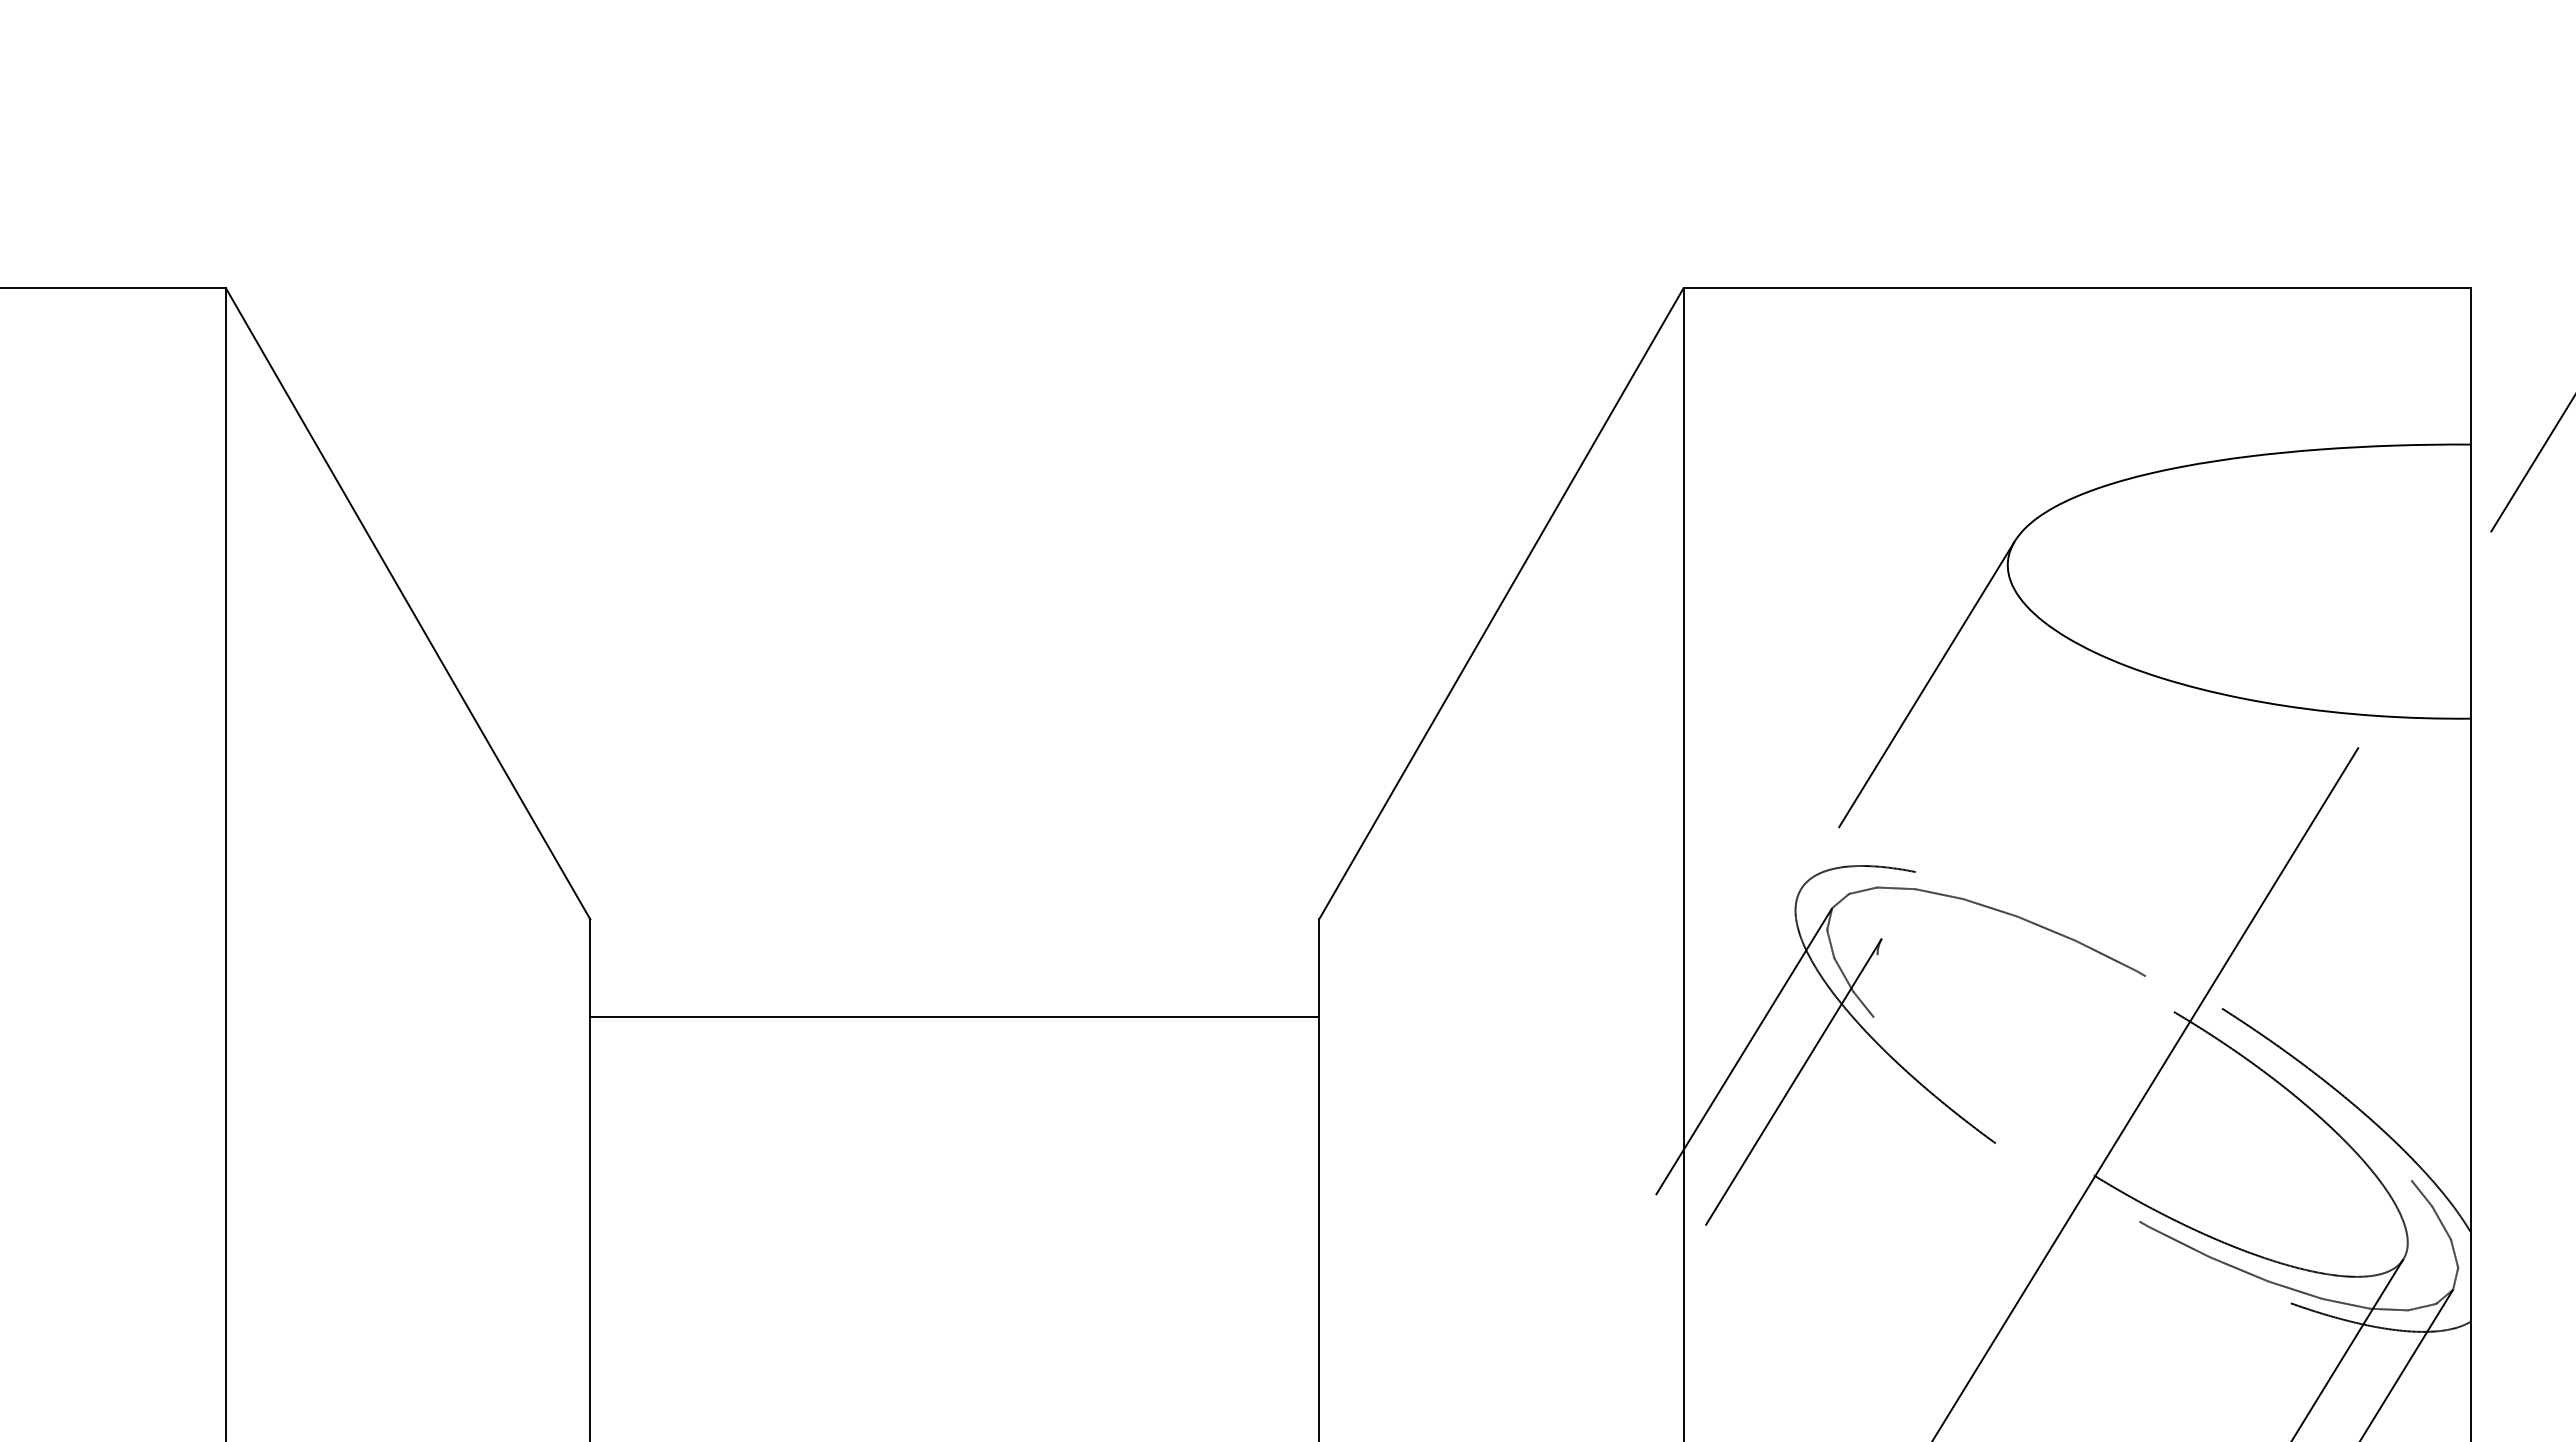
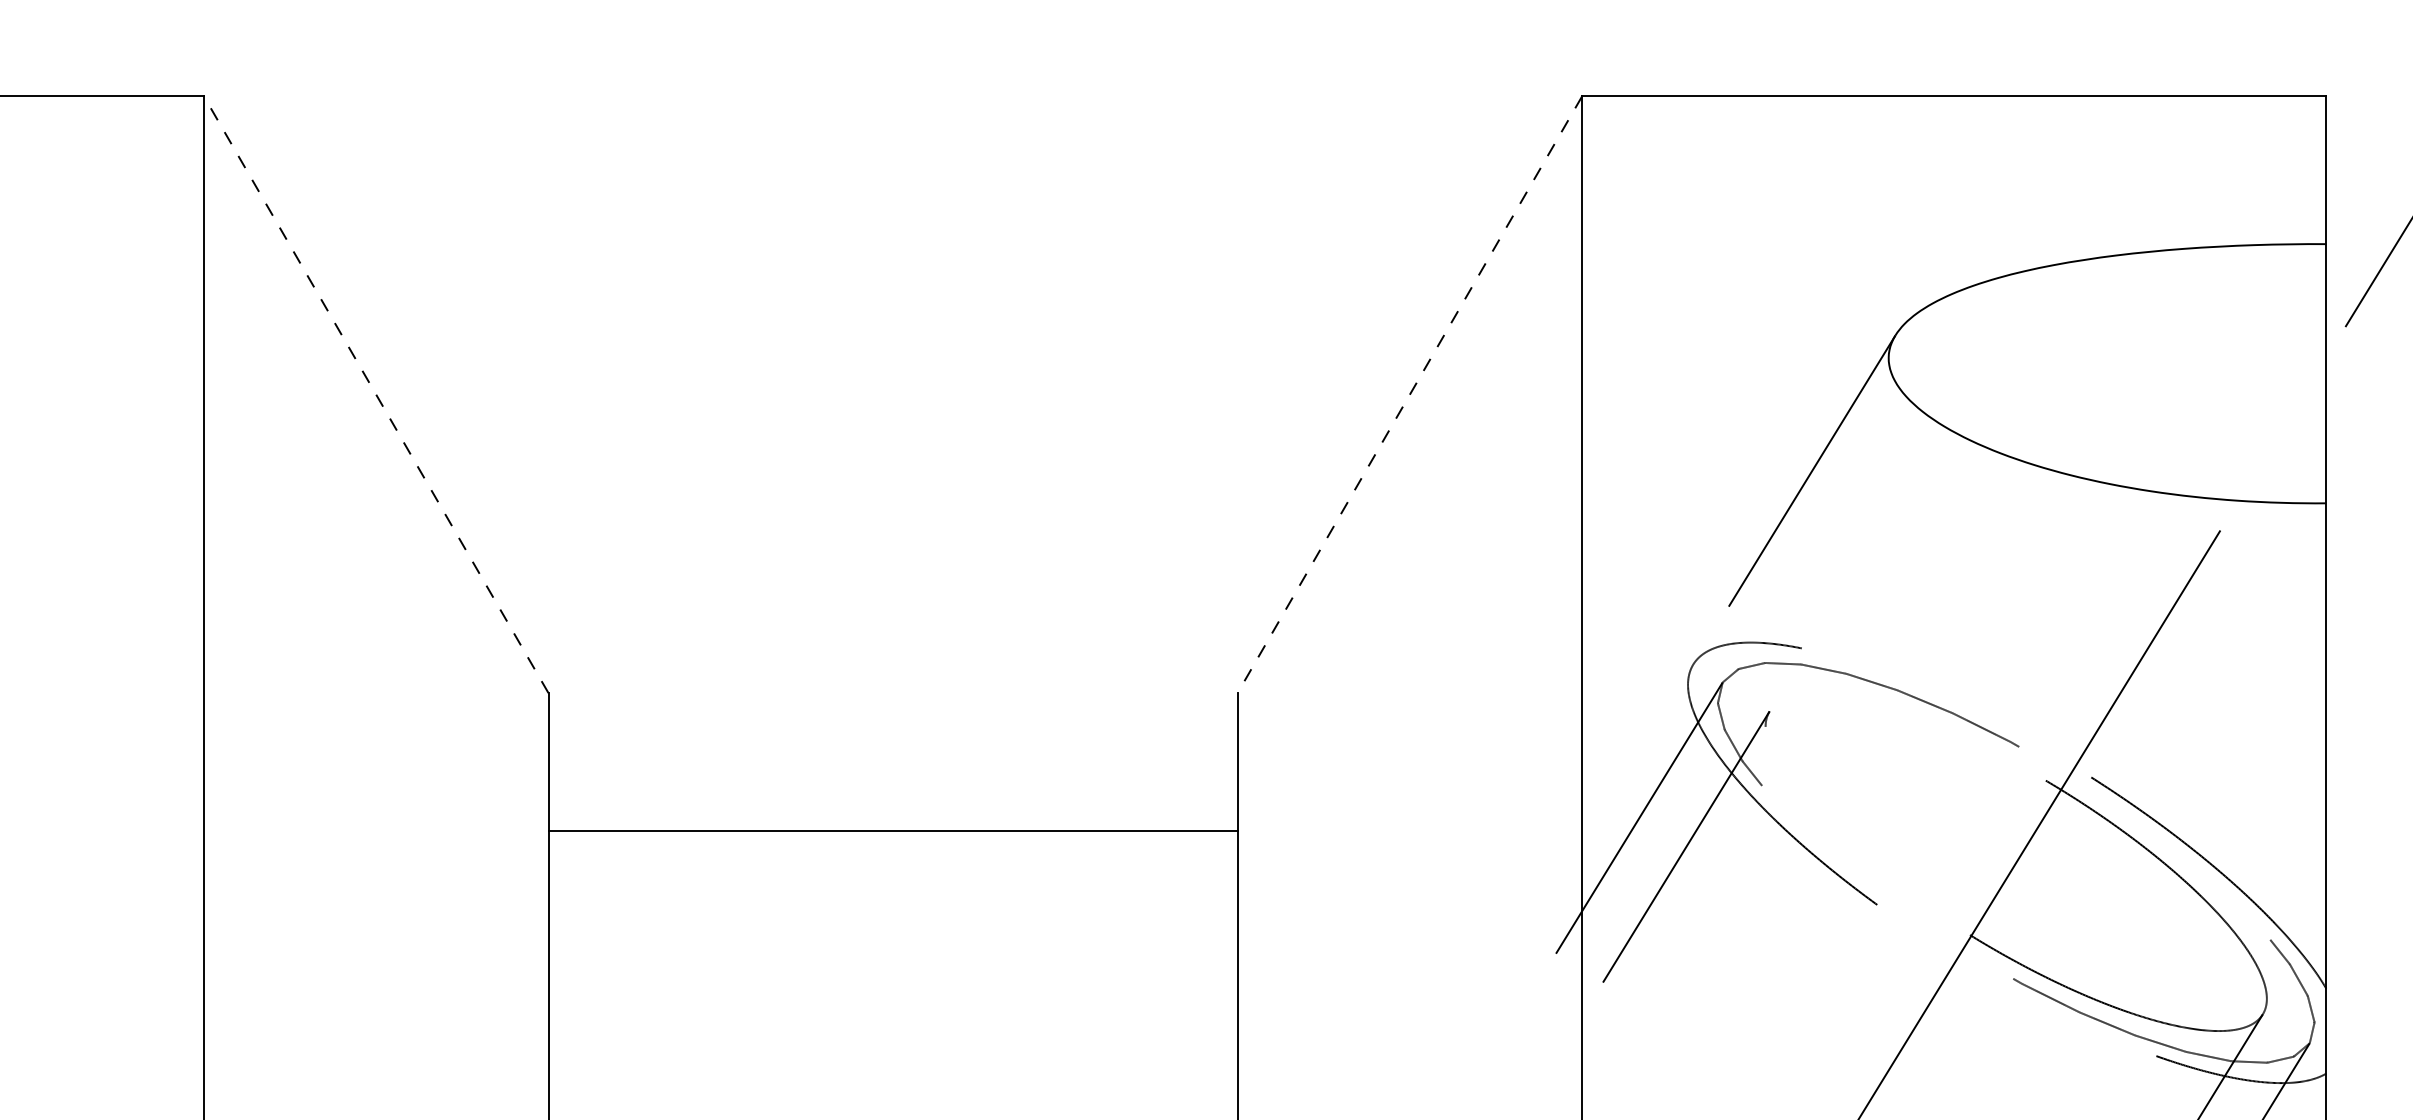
line: (407, 603) -> (375, 394), solid -> dashed
line: (1501, 604) -> (1410, 395), solid -> dashed
line: (954, 1017) -> (892, 831), moved

